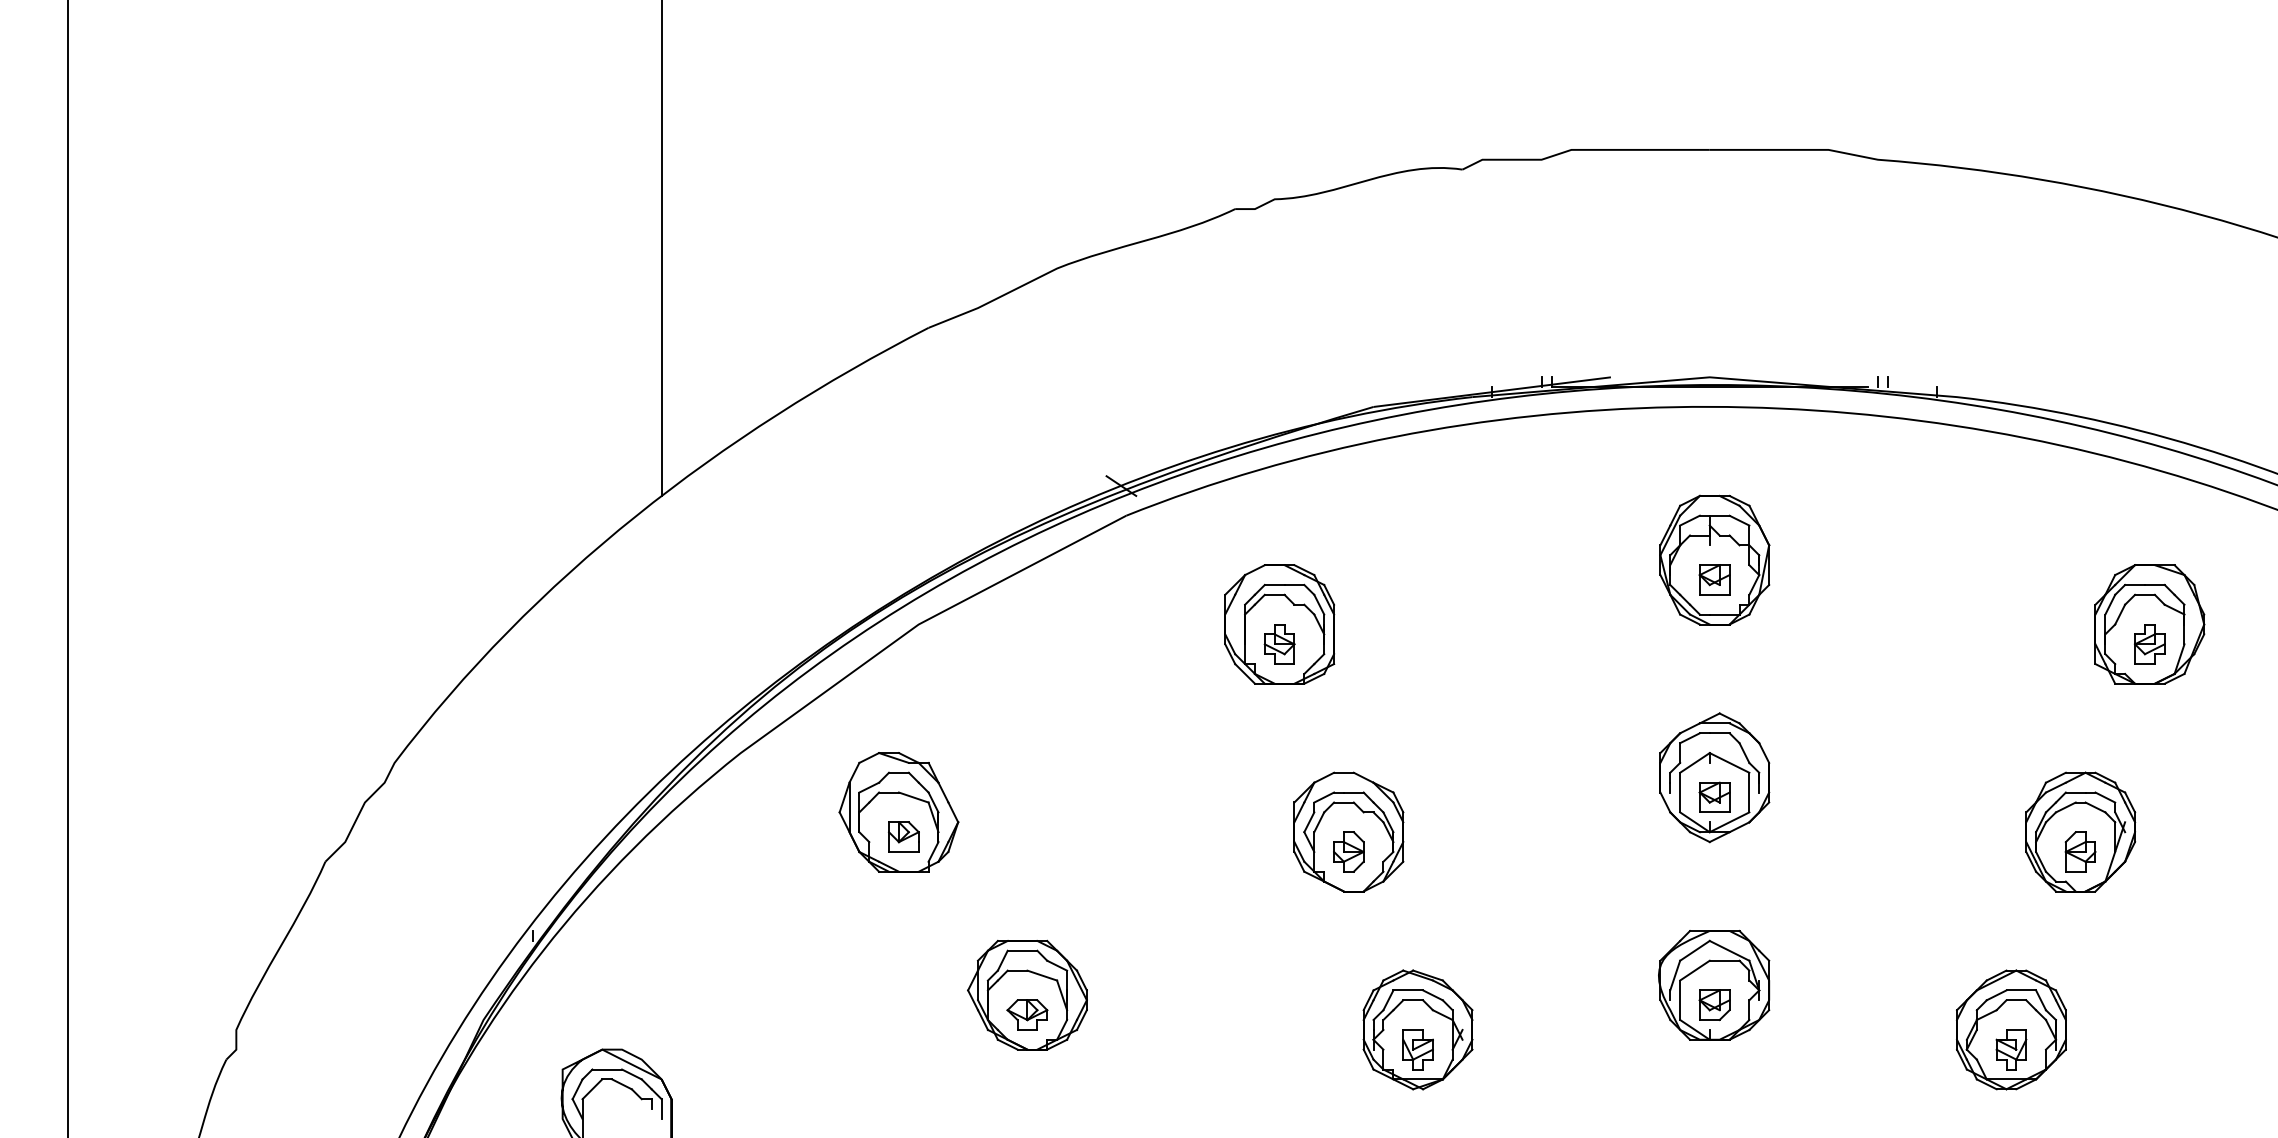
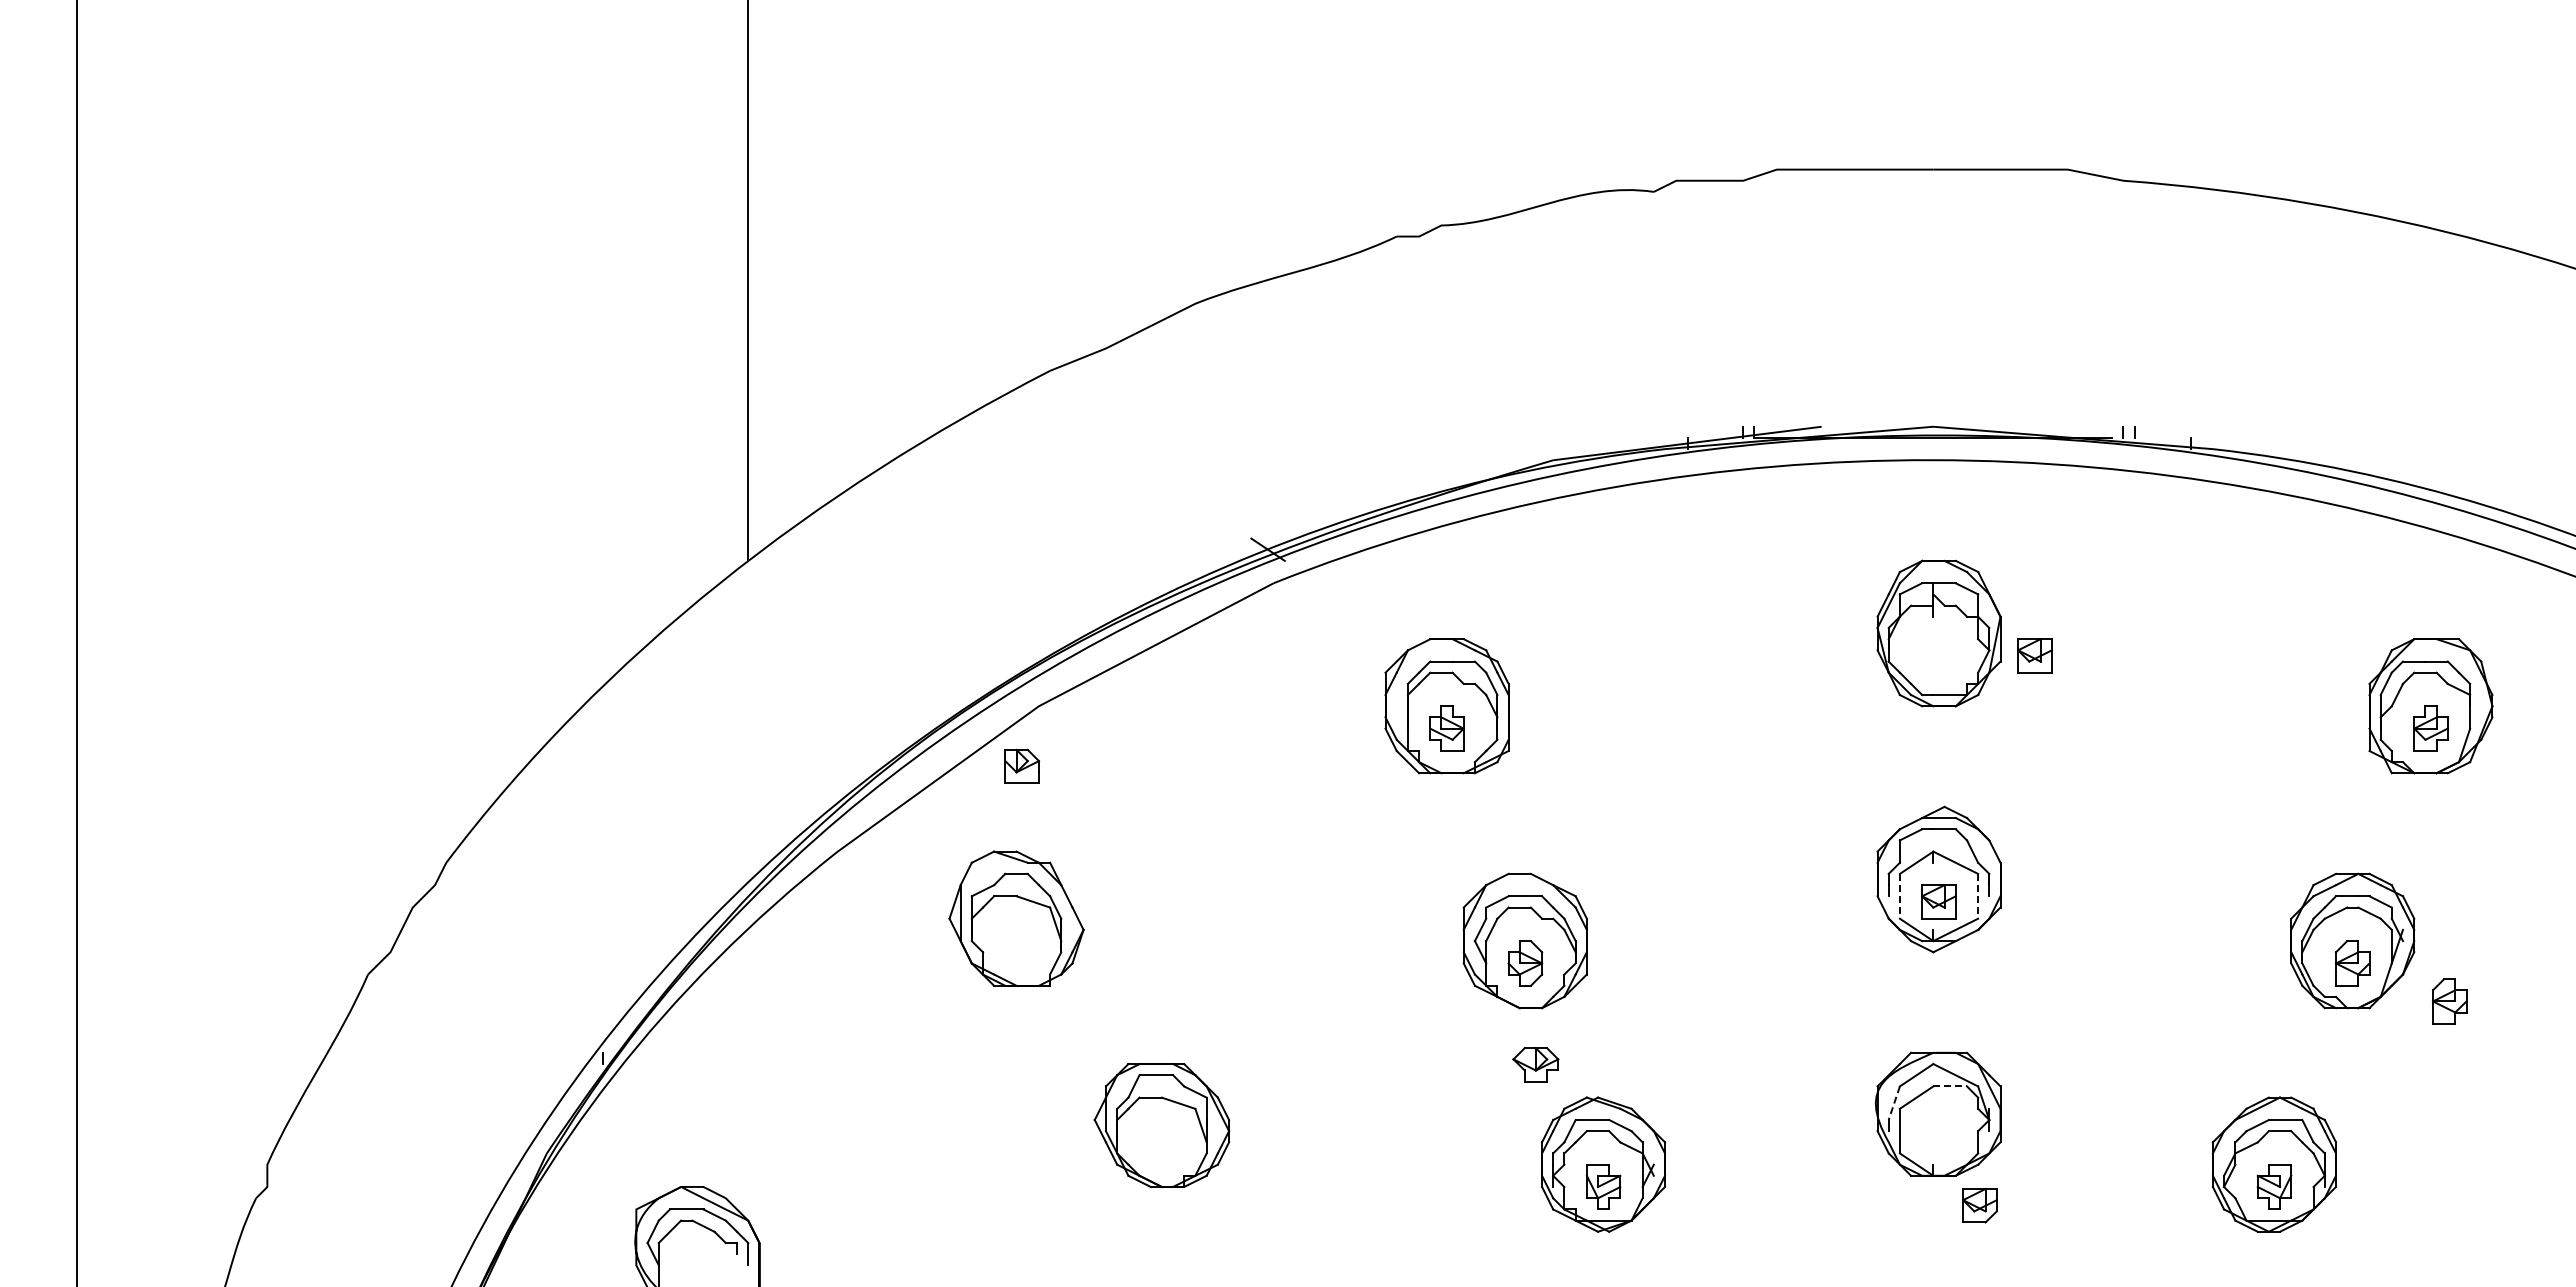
part: (1714, 579) -> (2034, 655), moved
line: (1679, 792) -> (1899, 896), solid -> dashed
line: (1749, 792) -> (1978, 896), solid -> dashed
part: (904, 836) -> (1022, 765), moved
part: (2166, 885) -> (2449, 1001), added
line: (1724, 960) -> (1950, 1086), solid -> dashed
line: (1675, 975) -> (1894, 1103), solid -> dashed
part: (1714, 1005) -> (1979, 1205), moved
part: (1027, 1014) -> (1535, 1064), moved

